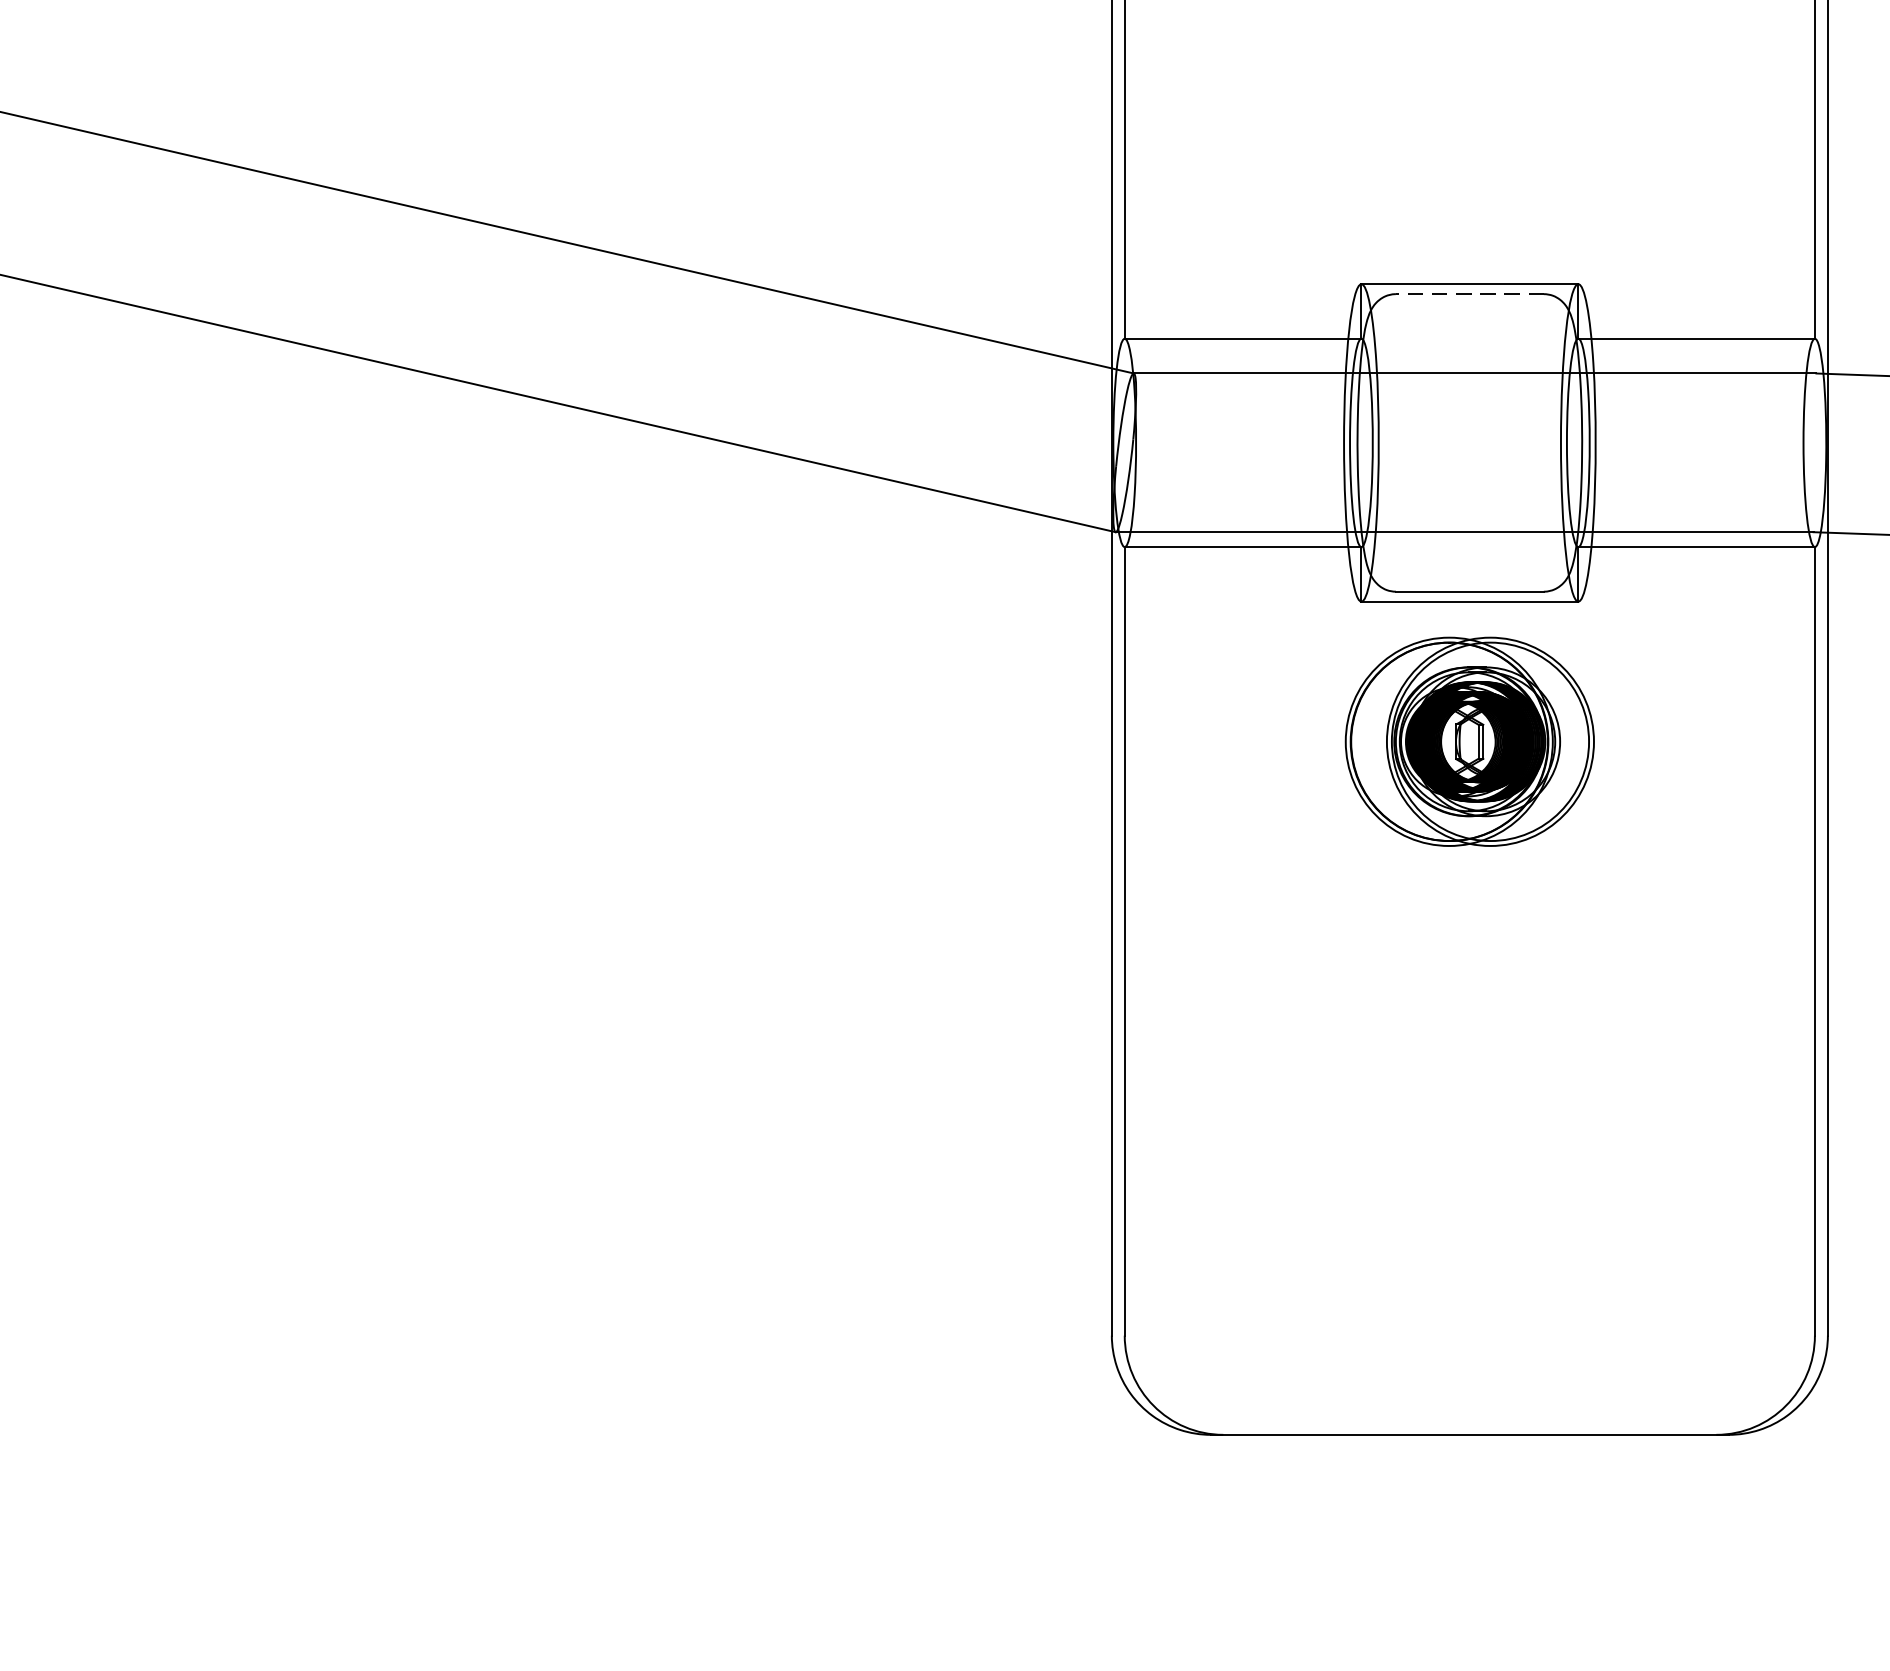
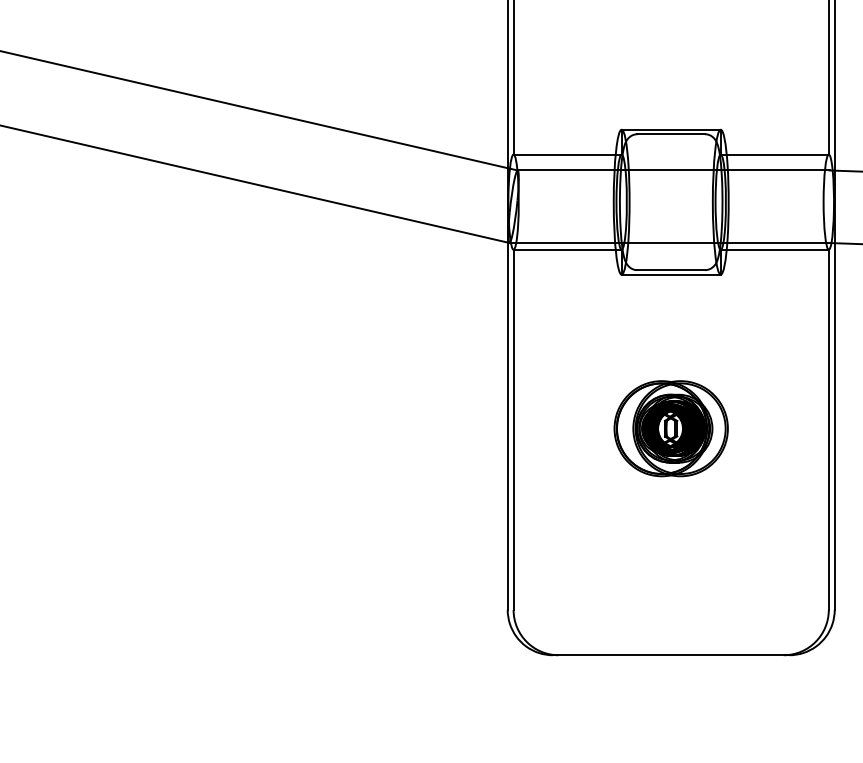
line: (1470, 294) -> (671, 134), dashed -> solid
part: (1468, 741) -> (670, 428), moved

